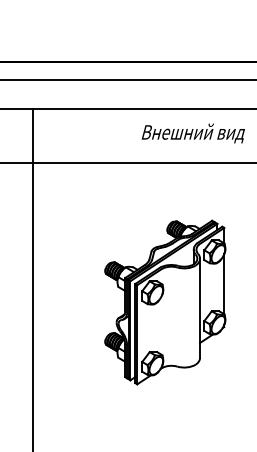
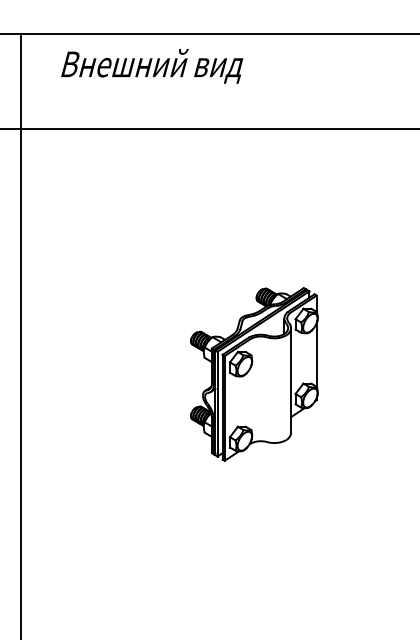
text: (192, 133) -> (150, 66), moved
part: (165, 302) -> (254, 374), size x0.6

